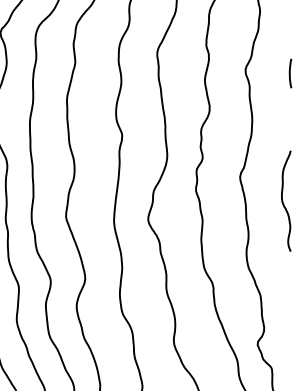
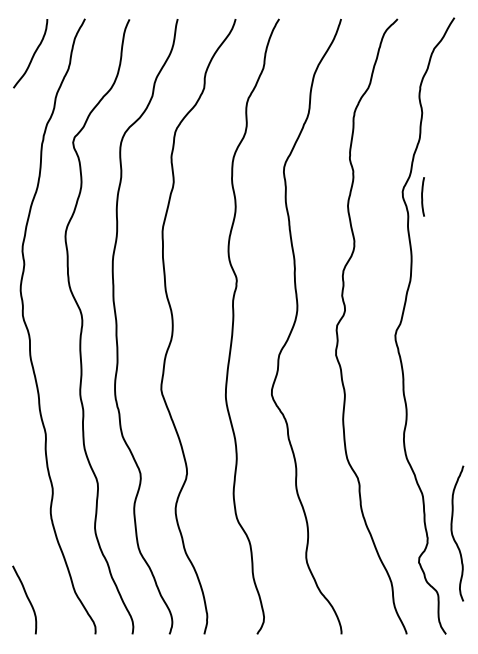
line: (290, 73) -> (422, 196), moved
curve: (283, 201) -> (453, 534), moved

